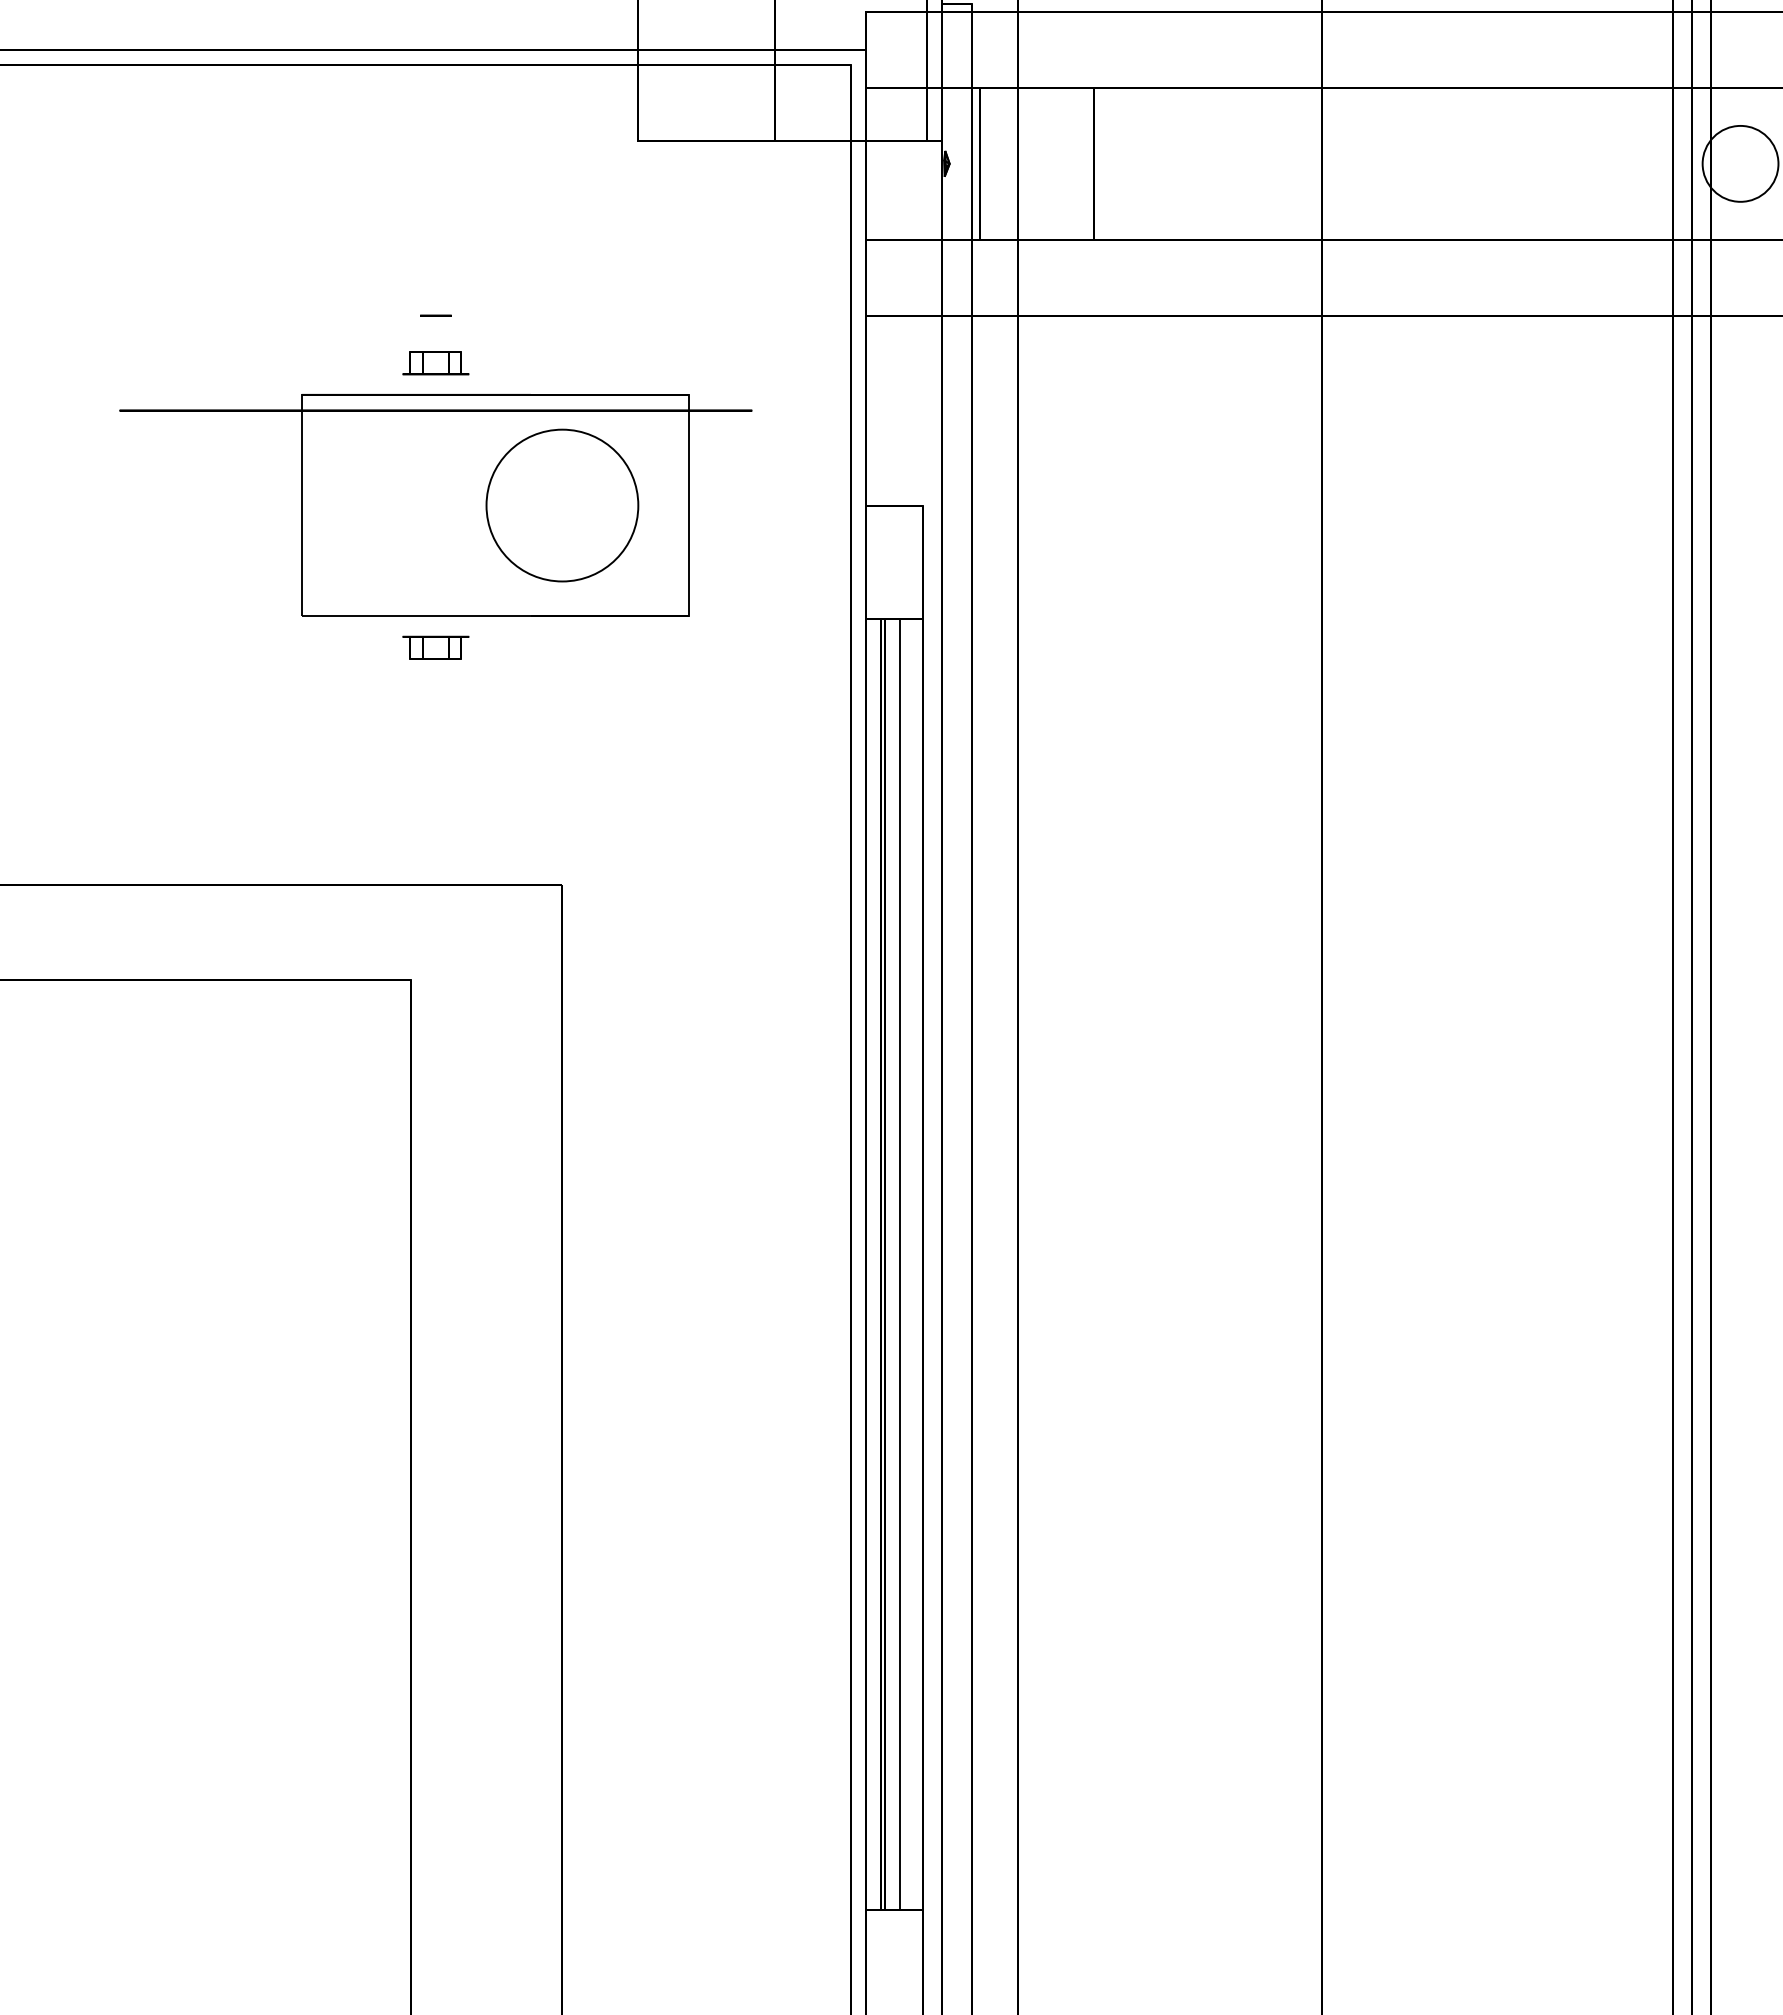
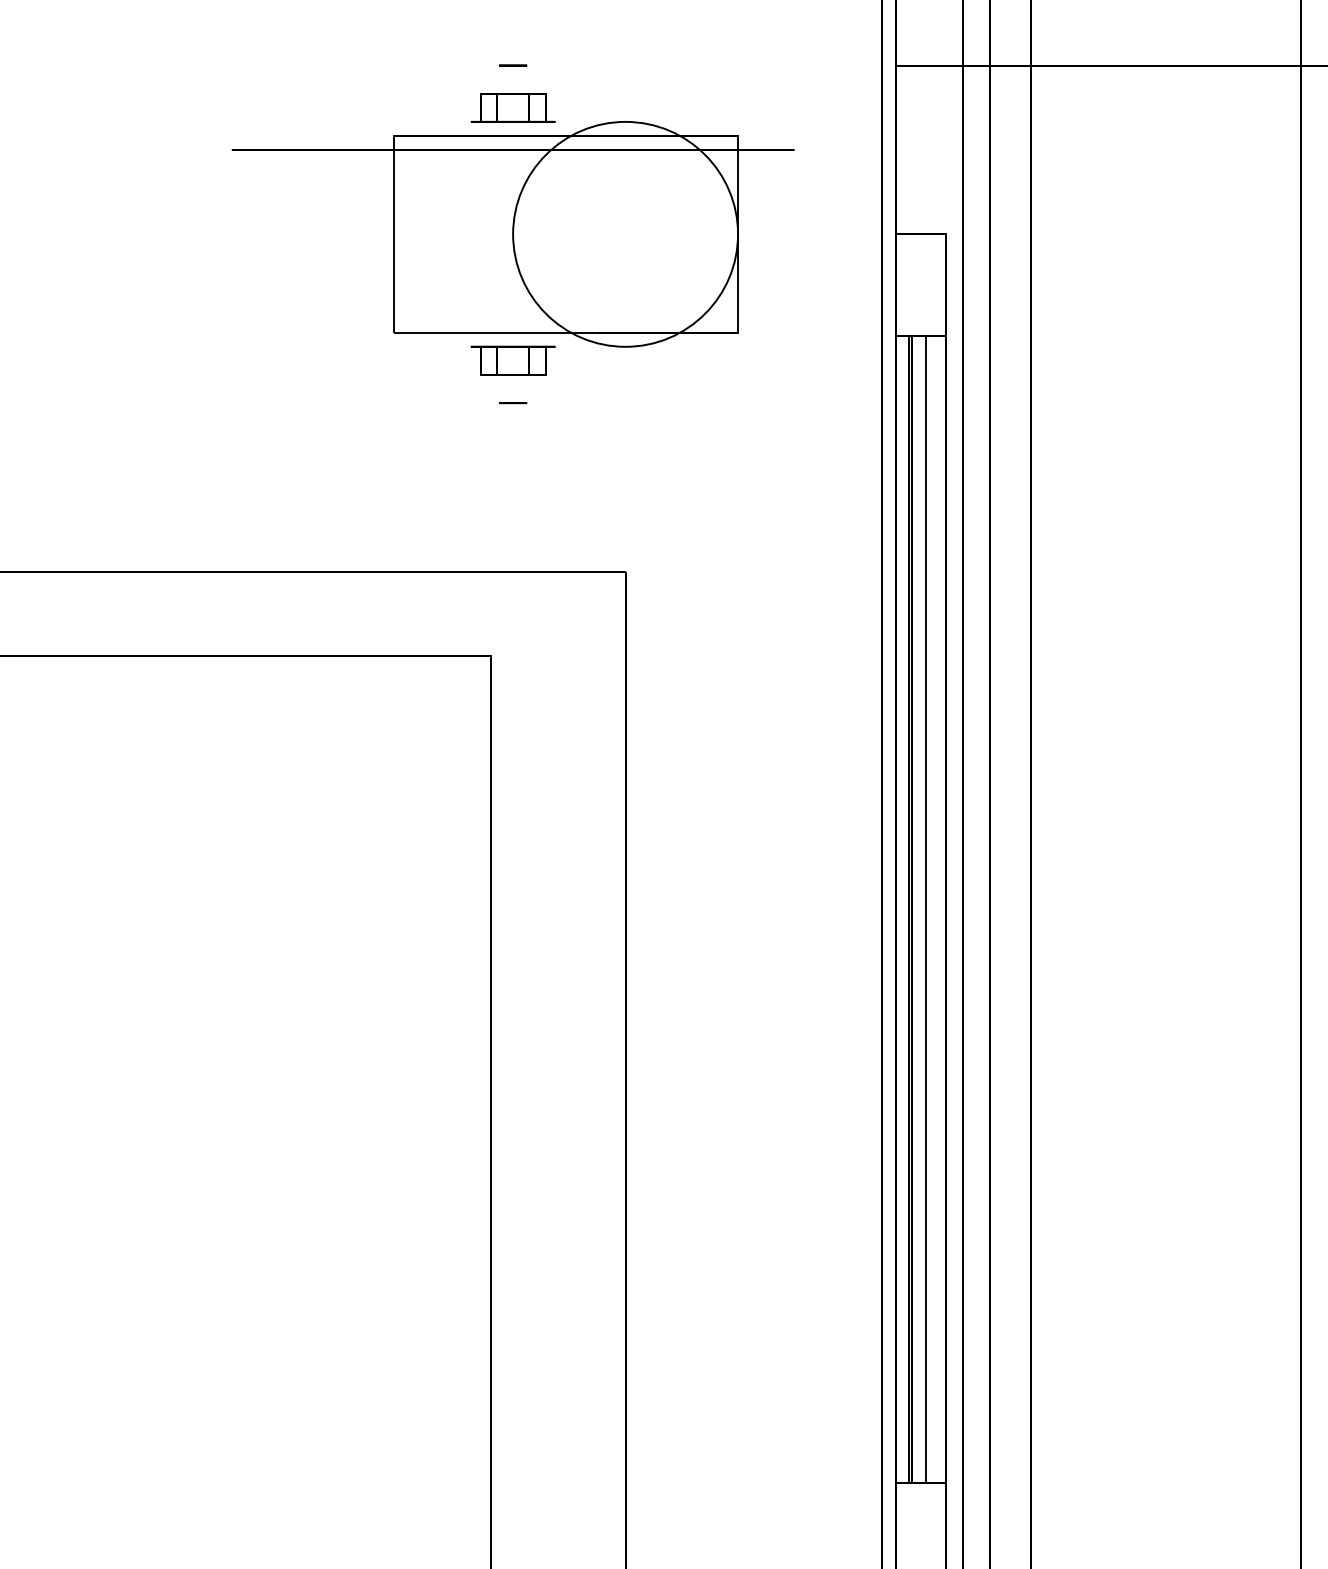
part: (435, 362) -> (512, 107), size x1.43
circle: (561, 505) -> (624, 234), size x1.67
part: (435, 647) -> (512, 360), size x1.43
circle: (435, 695) -> (512, 403), added

